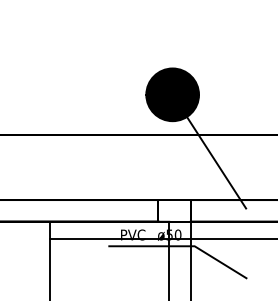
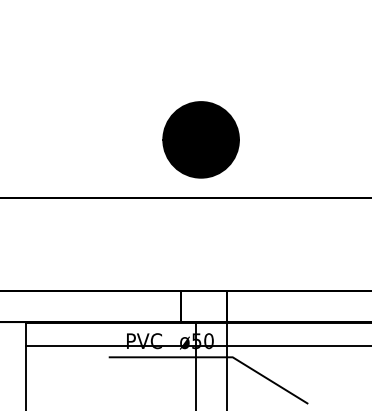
line: (216, 162) -> (264, 237), removed

